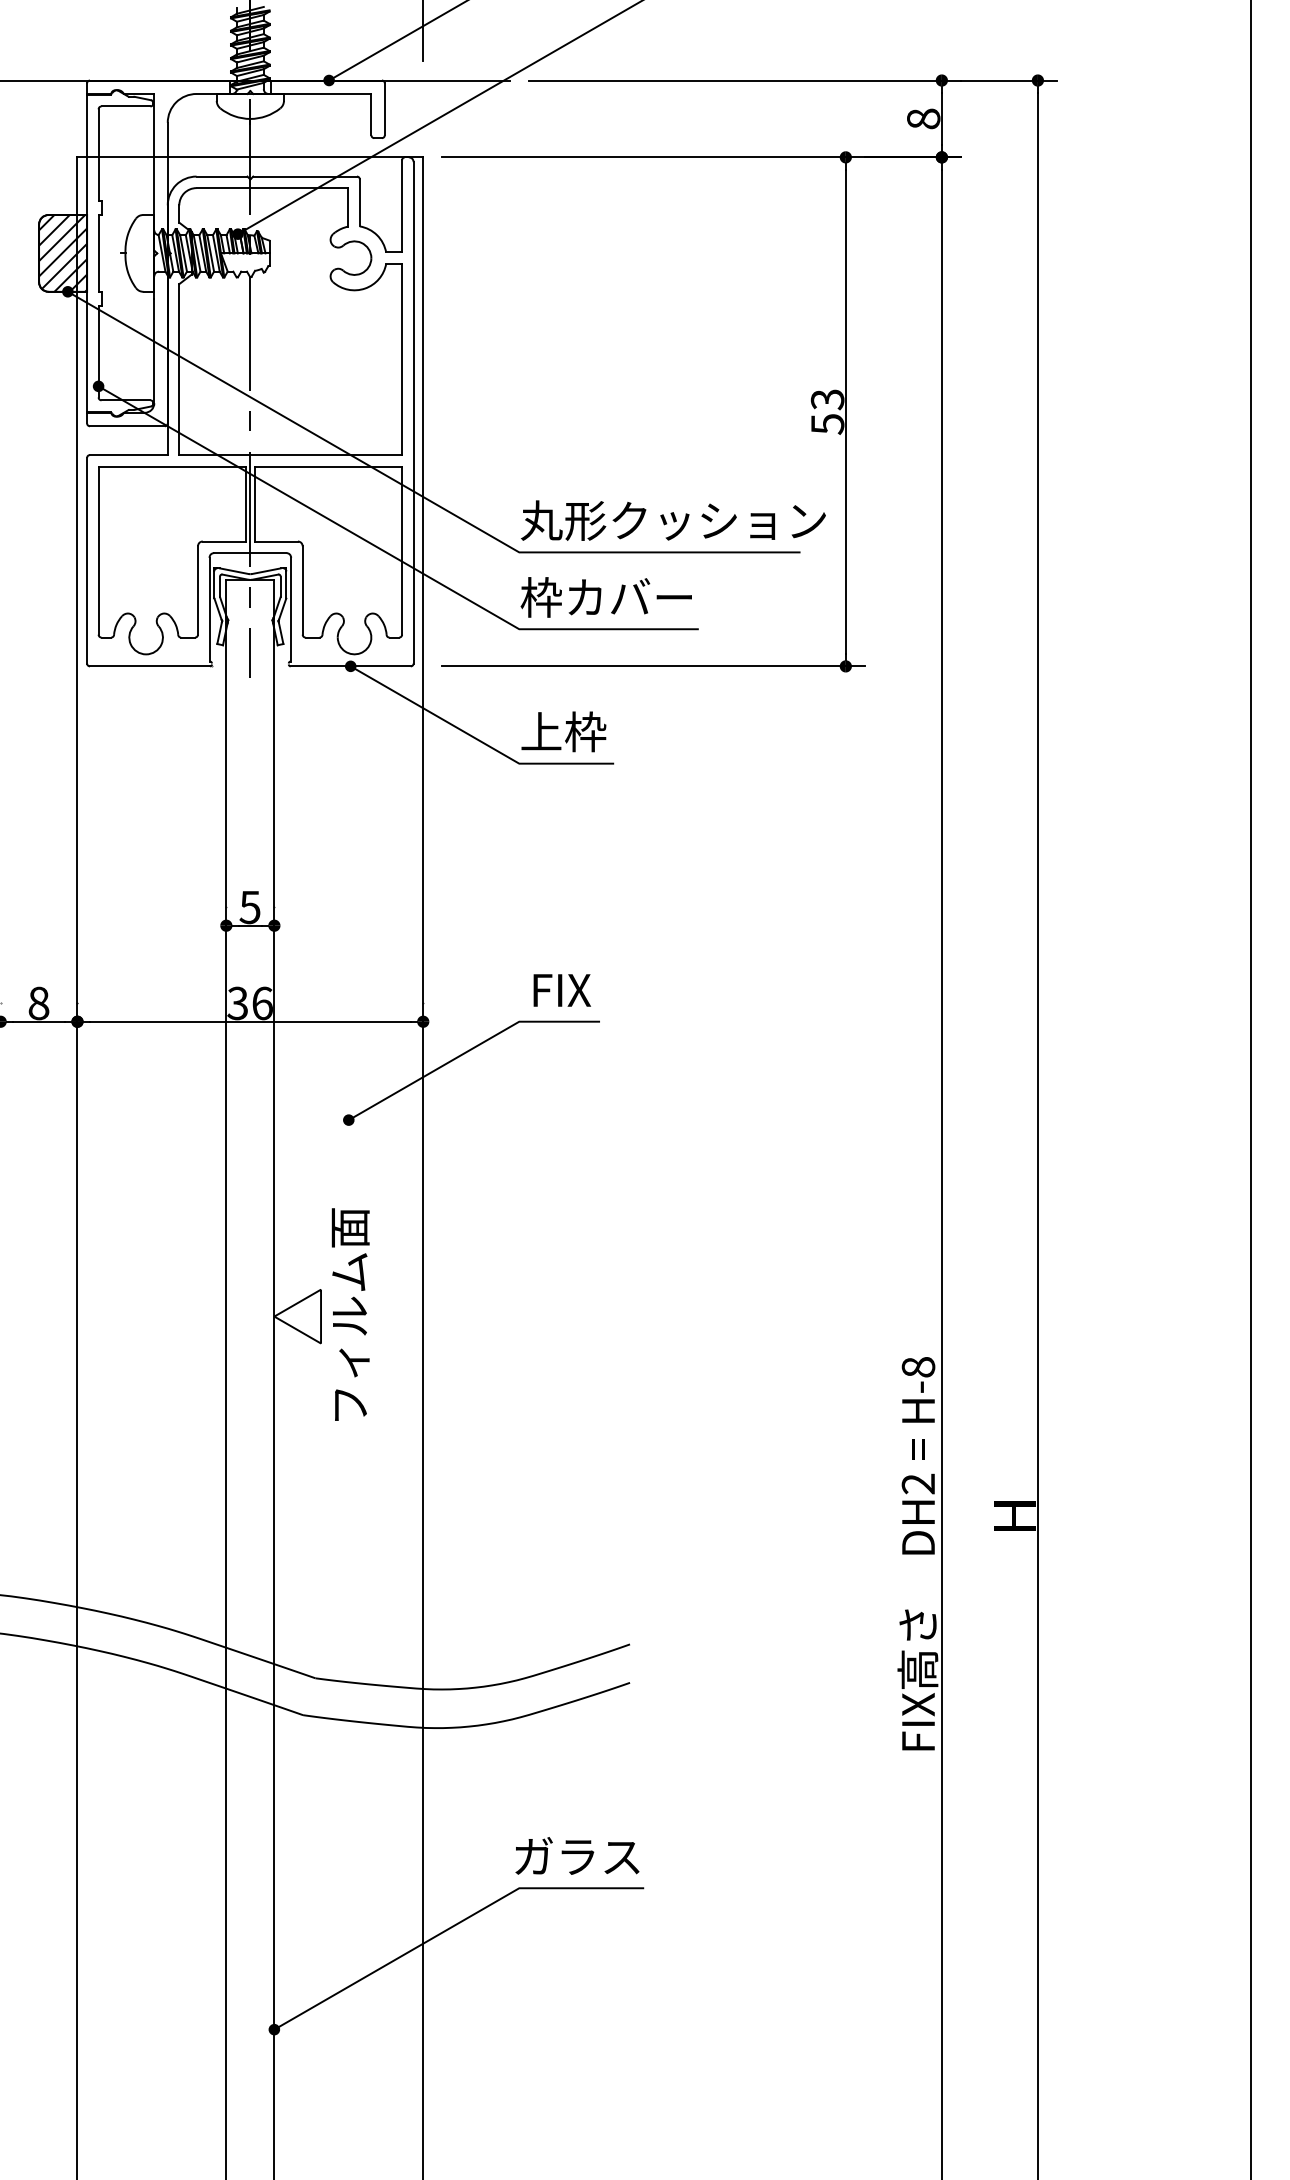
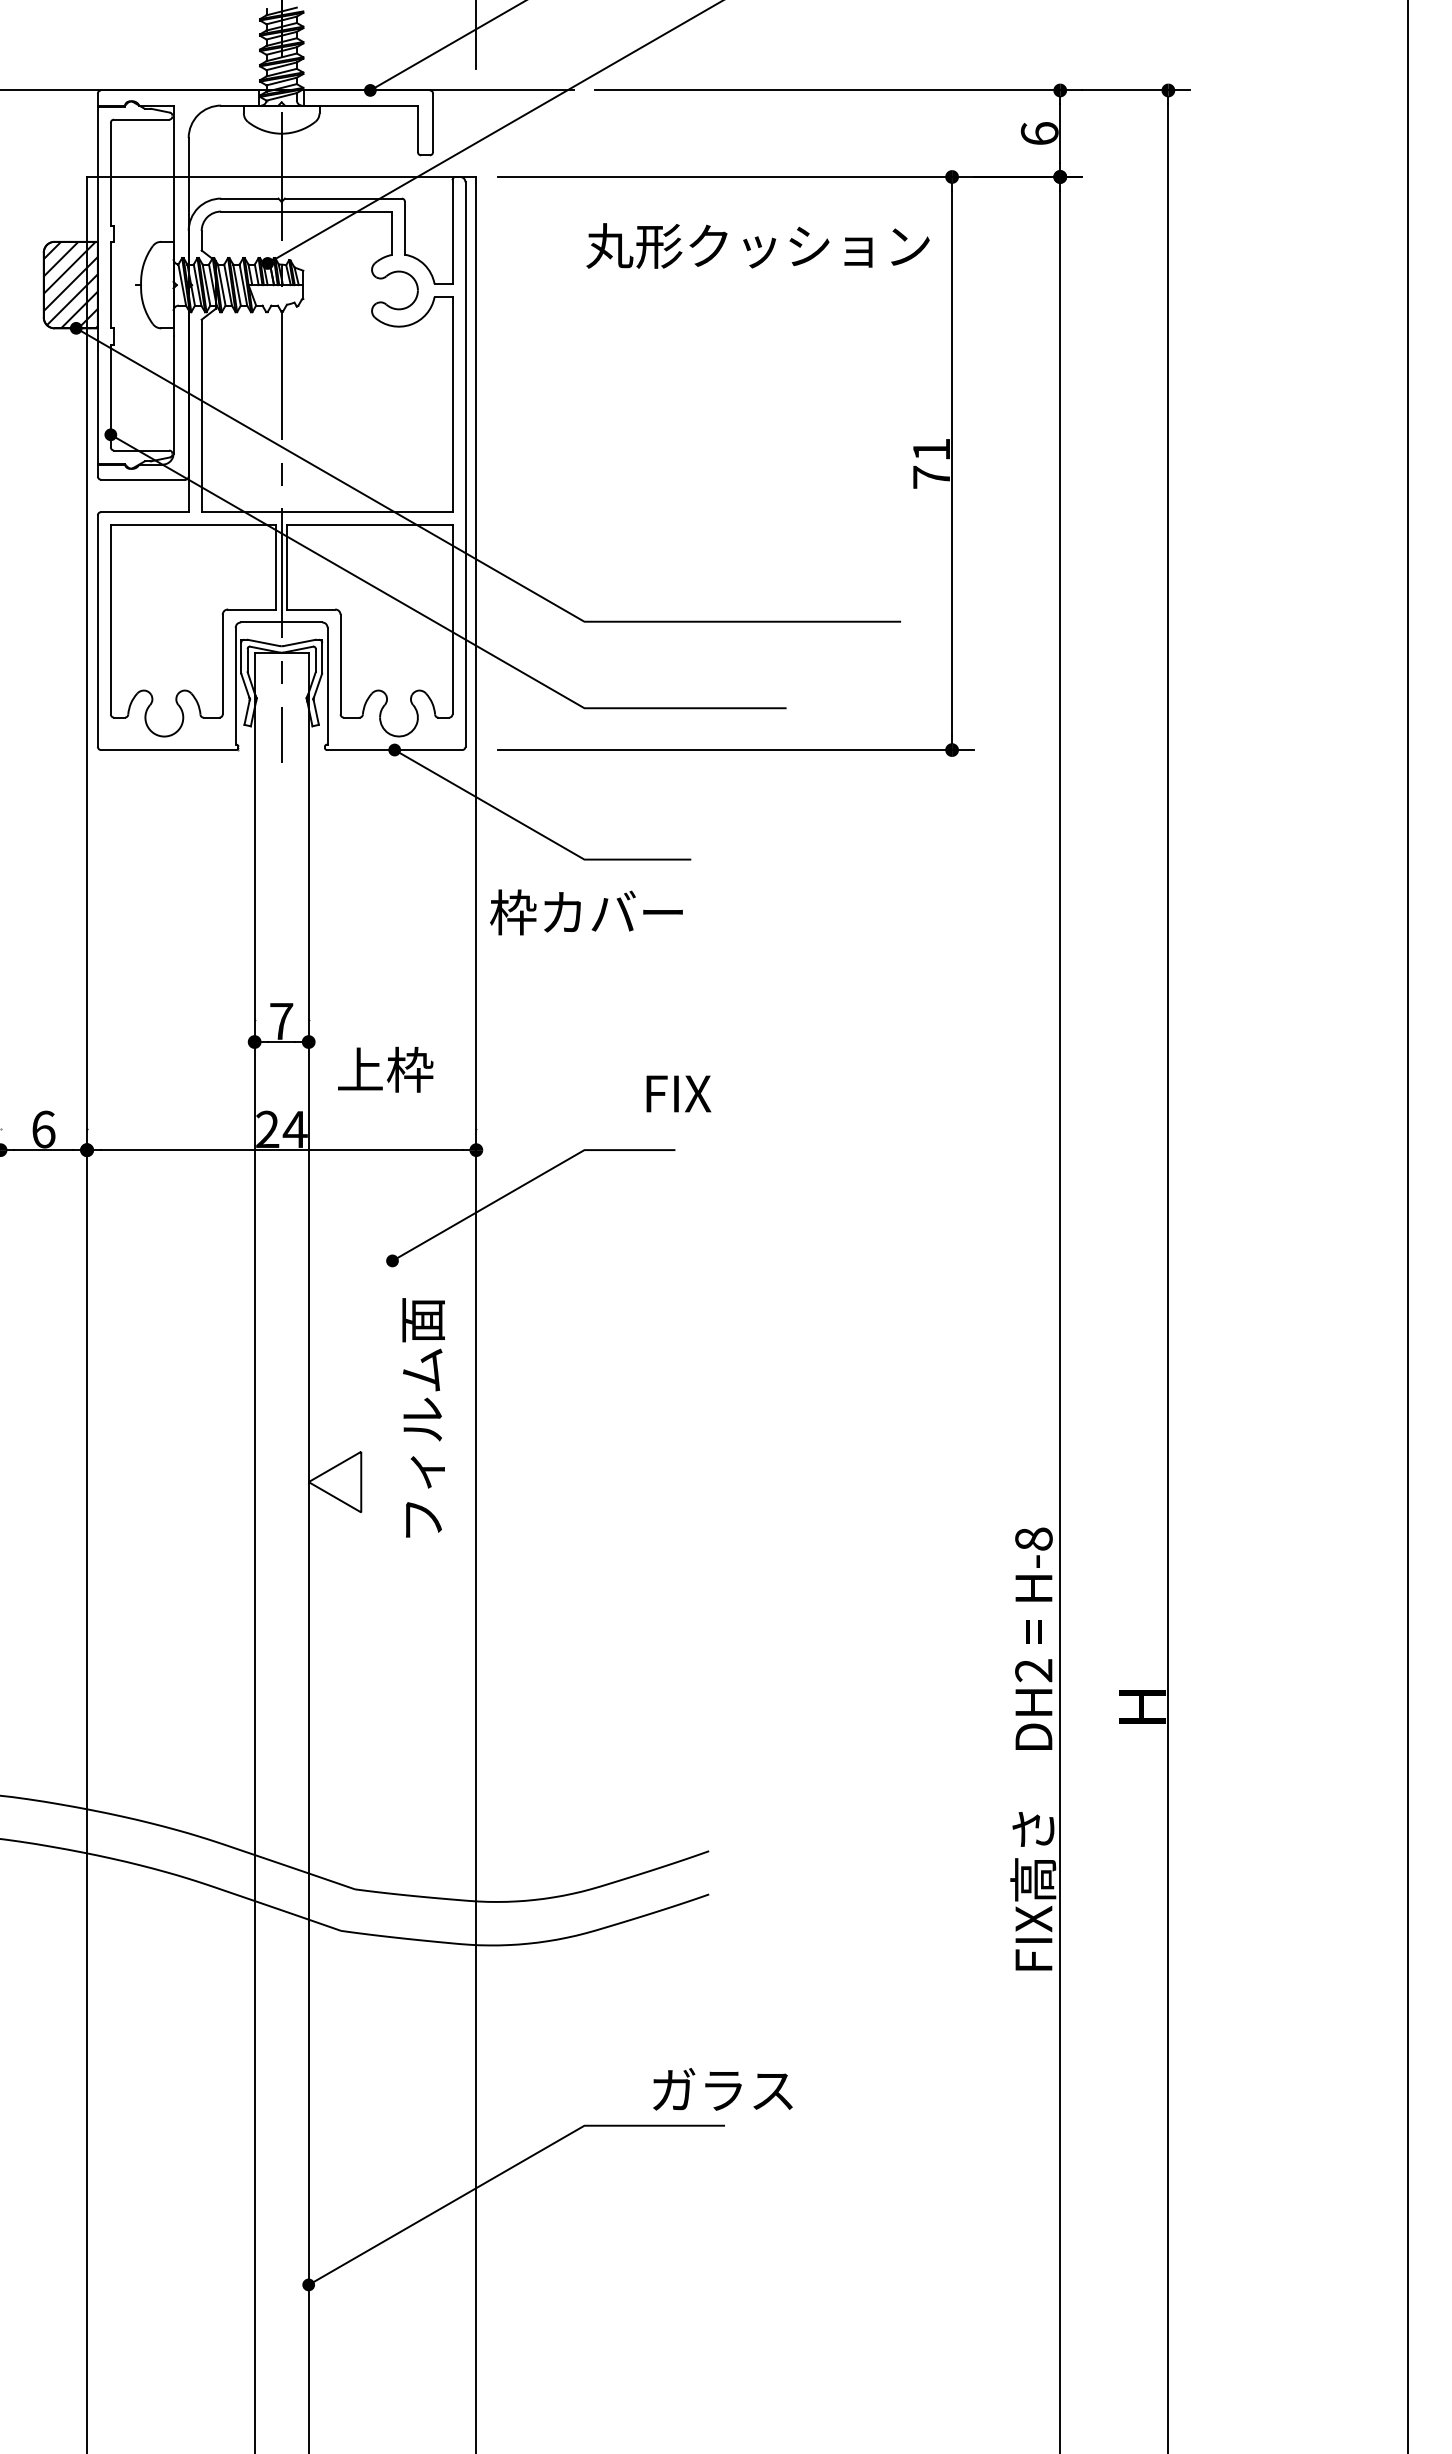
text: (923, 118) -> (1039, 133), 8 -> 6
text: (827, 411) -> (931, 463), 53 -> 71
text: (672, 520) -> (757, 245), moved
text: (606, 597) -> (586, 912), moved
text: (563, 731) -> (385, 1069), moved
text: (250, 907) -> (281, 1021), 5 -> 7
text: (561, 990) -> (678, 1093), moved
text: (38, 1003) -> (43, 1129), 8 -> 6
text: (250, 1003) -> (281, 1129), 36 -> 24
text: (350, 1314) -> (423, 1417), moved
text: (577, 1856) -> (722, 2089), moved

